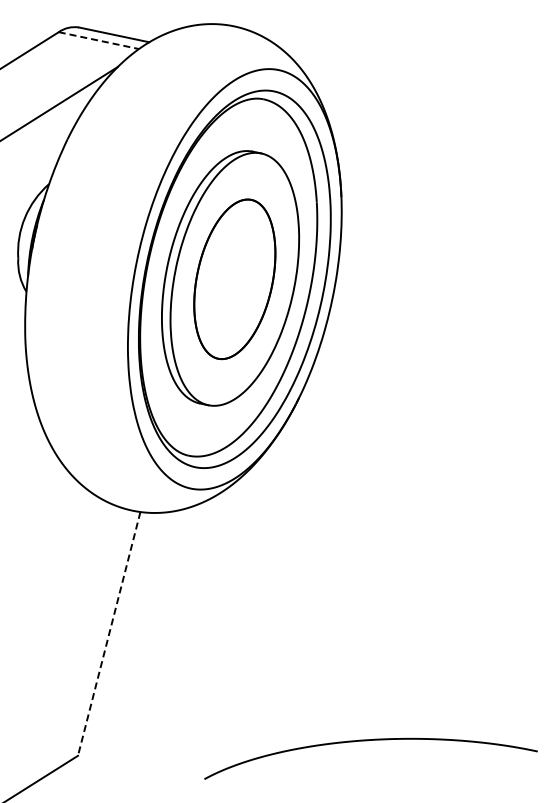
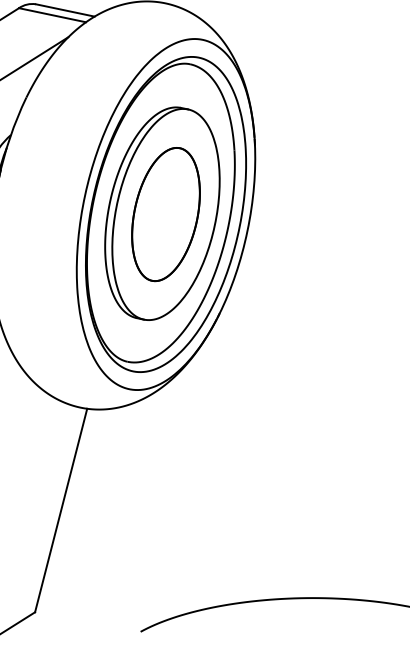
line: (98, 40) -> (52, 15), dashed -> solid
line: (109, 633) -> (61, 510), dashed -> solid

